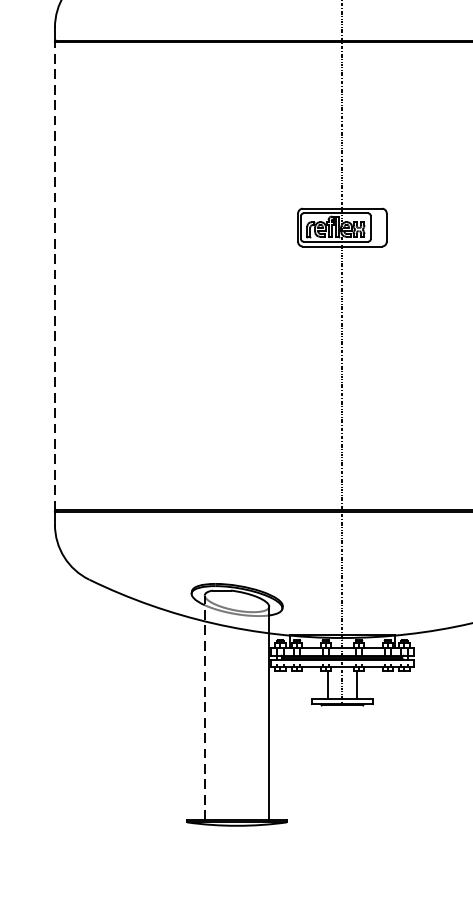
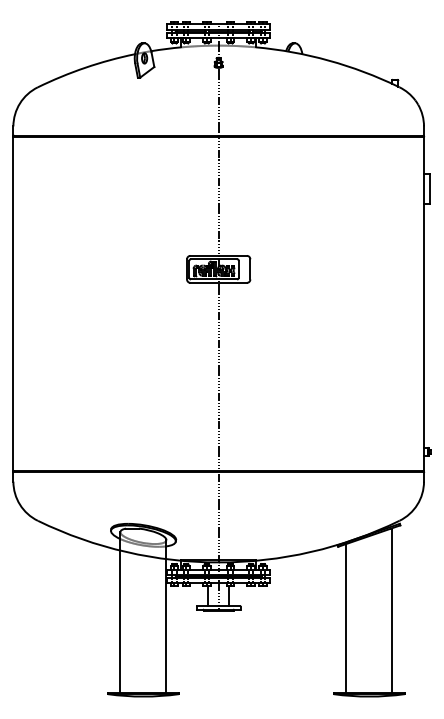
line: (55, 275) -> (13, 303), dashed -> solid
line: (204, 706) -> (120, 611), dashed -> solid

